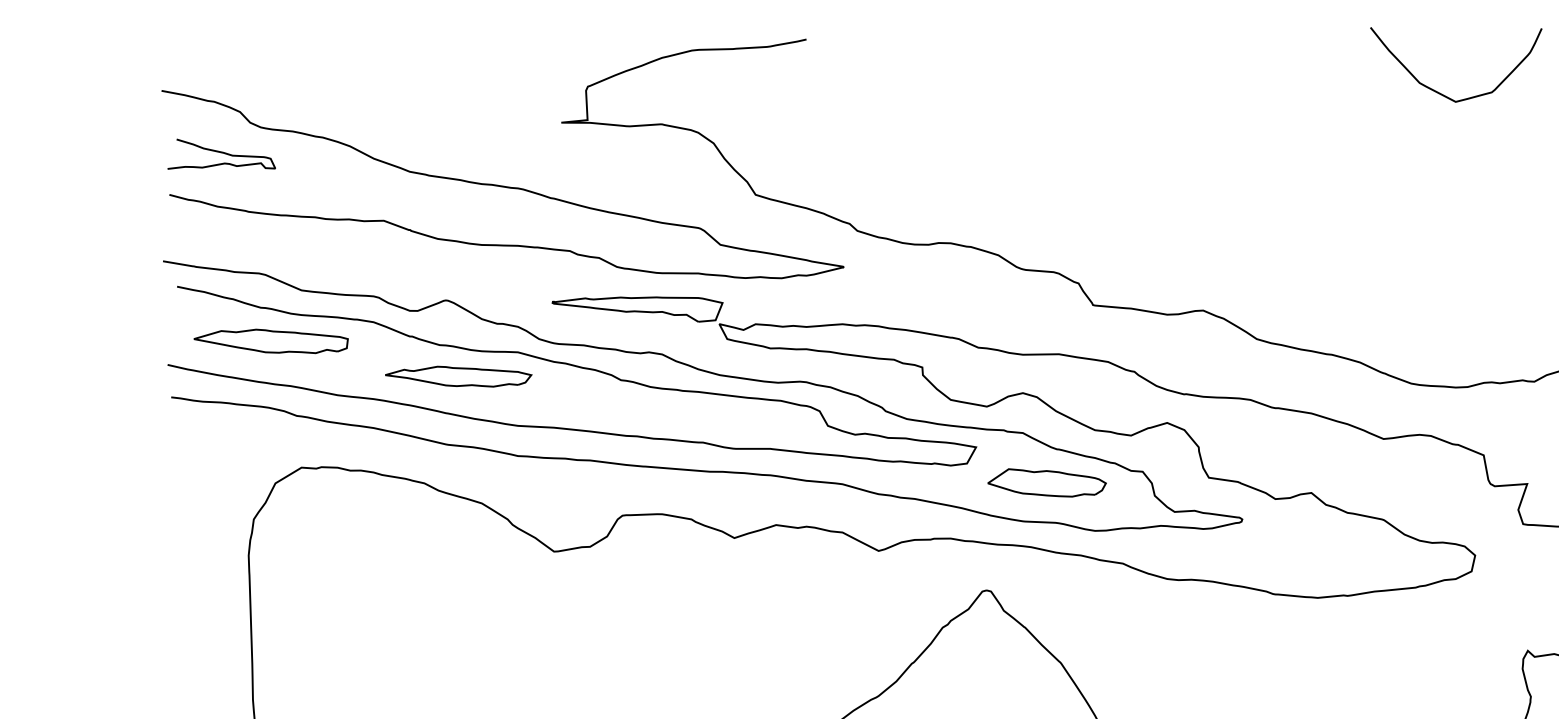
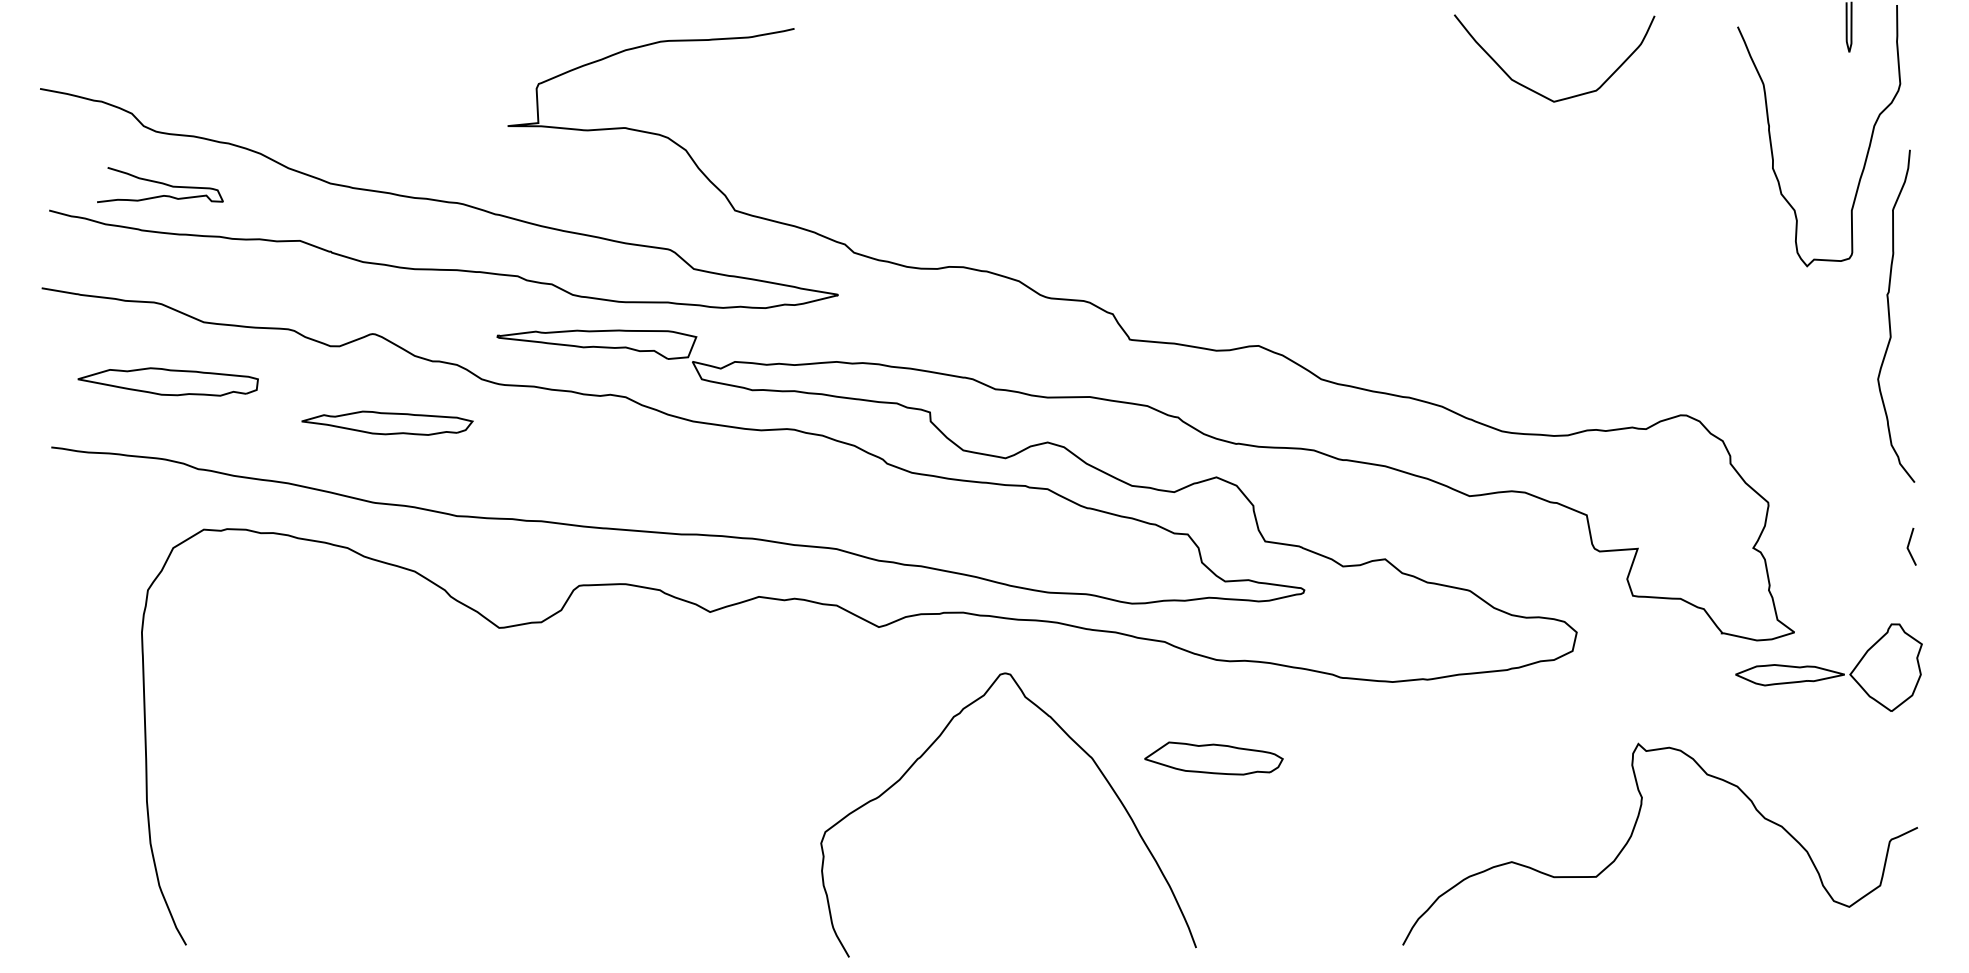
curve: (222, 153) -> (161, 184), moved
curve: (573, 366) -> (522, 411), removed
part: (1046, 482) -> (1213, 758), moved

